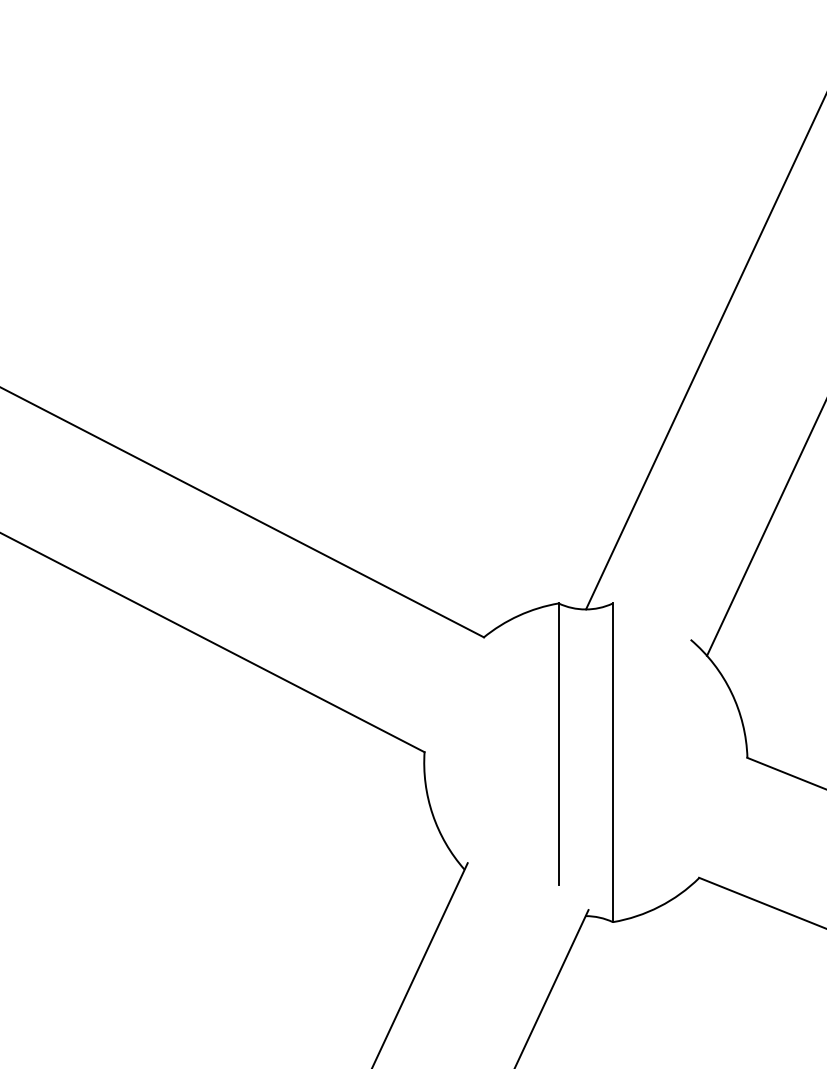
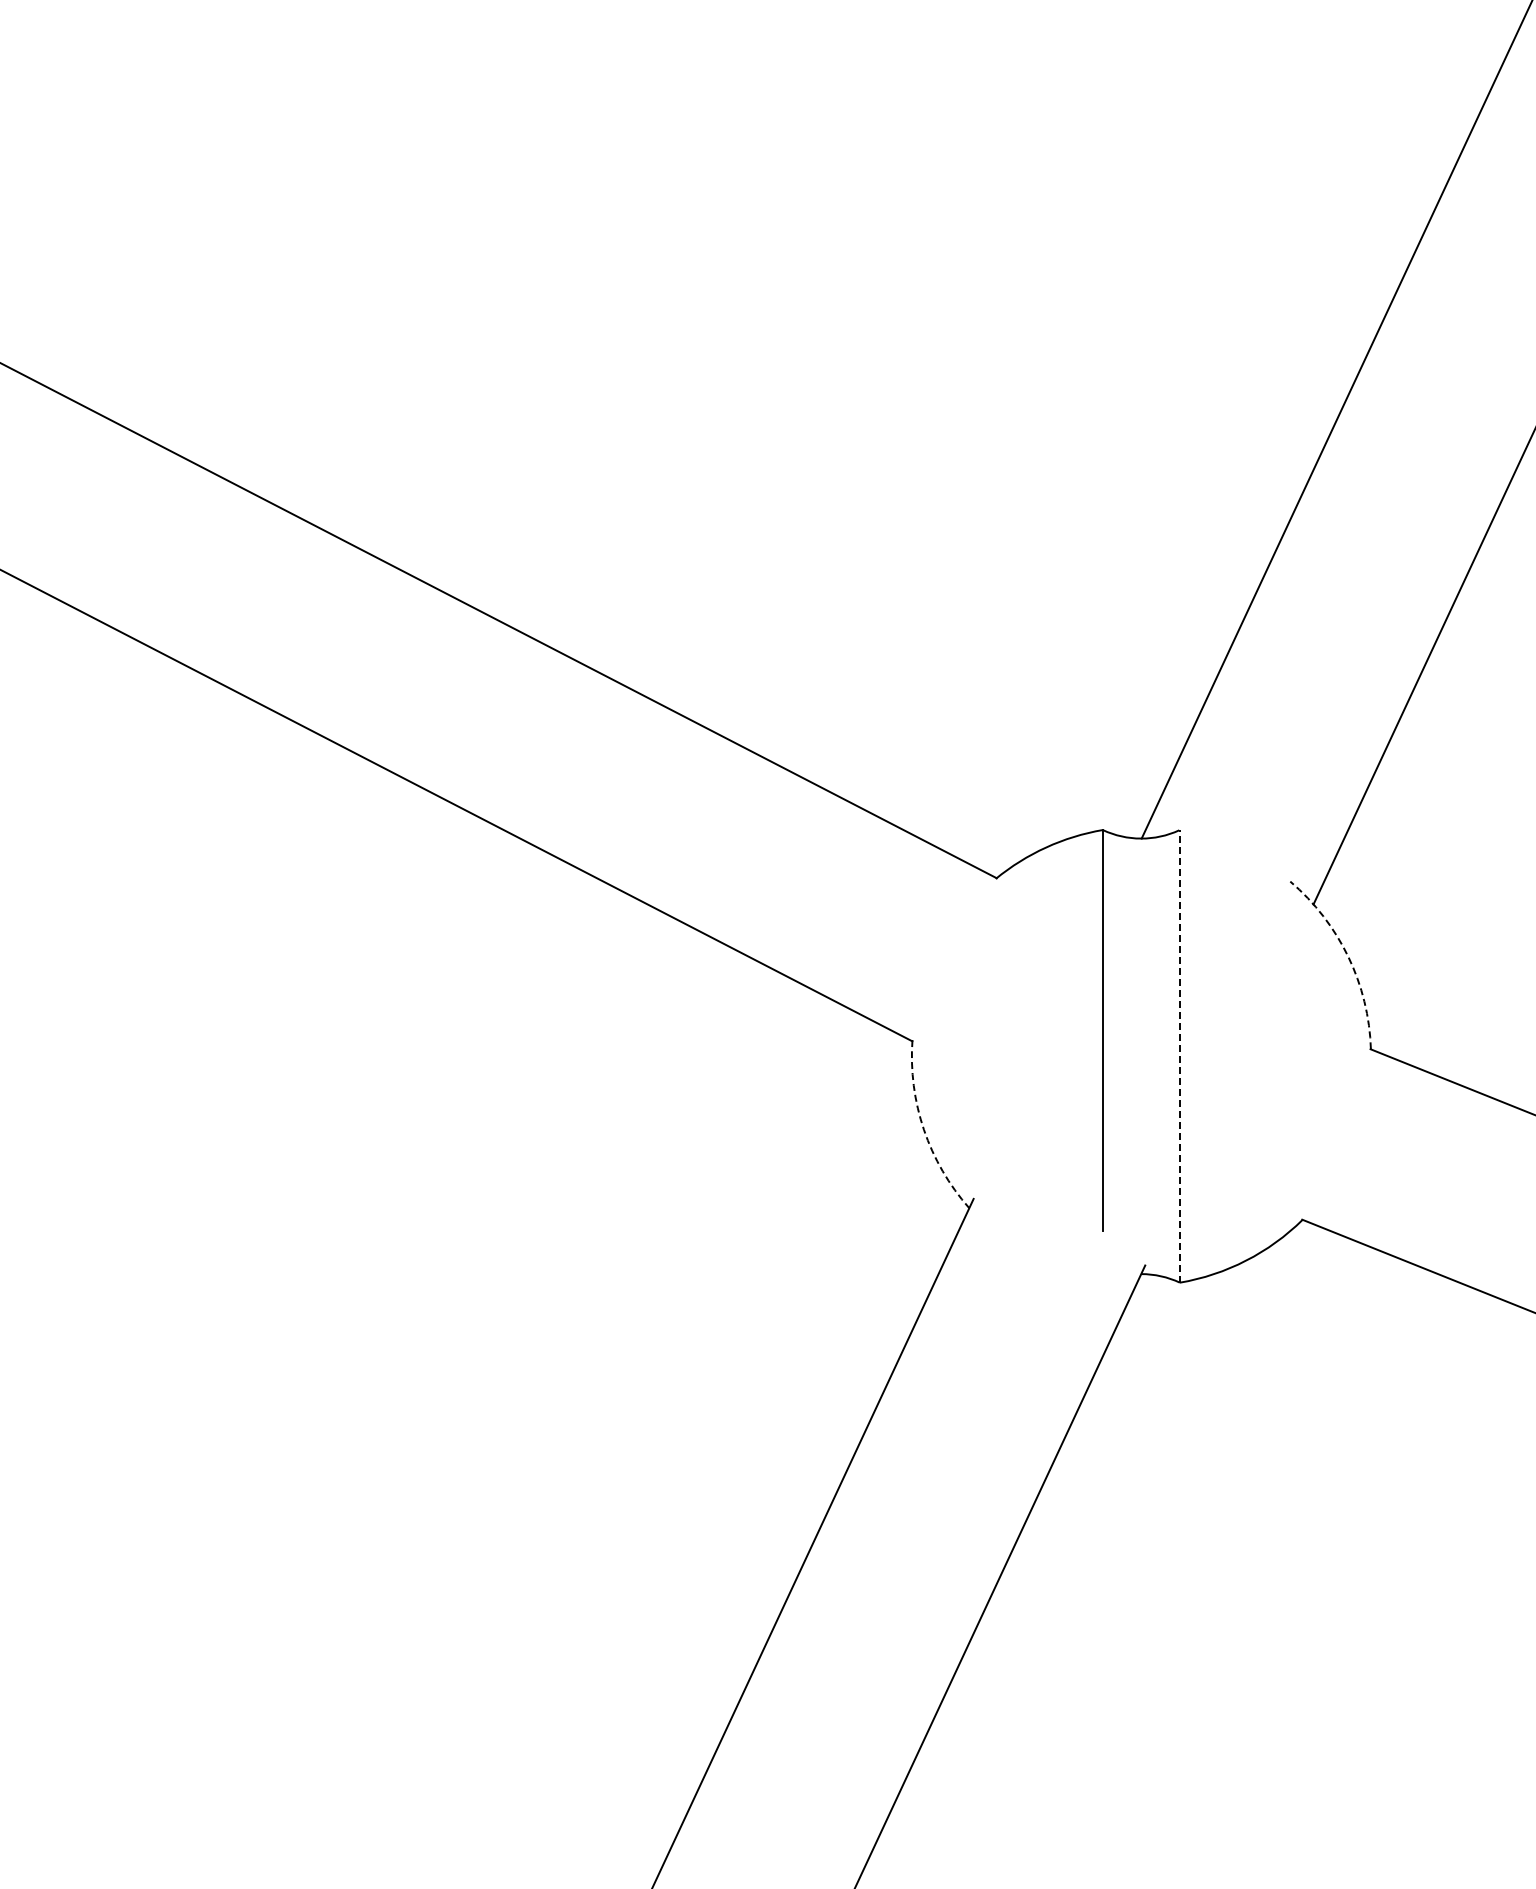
arc: (731, 692) -> (1348, 956), solid -> dashed
line: (612, 762) -> (1179, 1055), solid -> dashed
arc: (432, 814) -> (923, 1129), solid -> dashed

